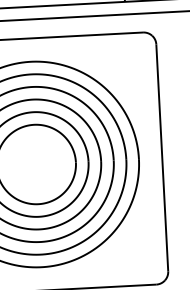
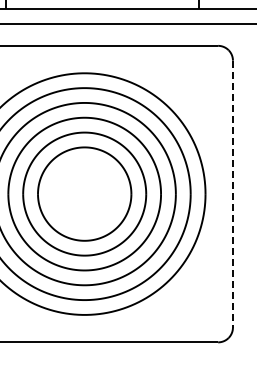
line: (161, 158) -> (232, 194), solid -> dashed

